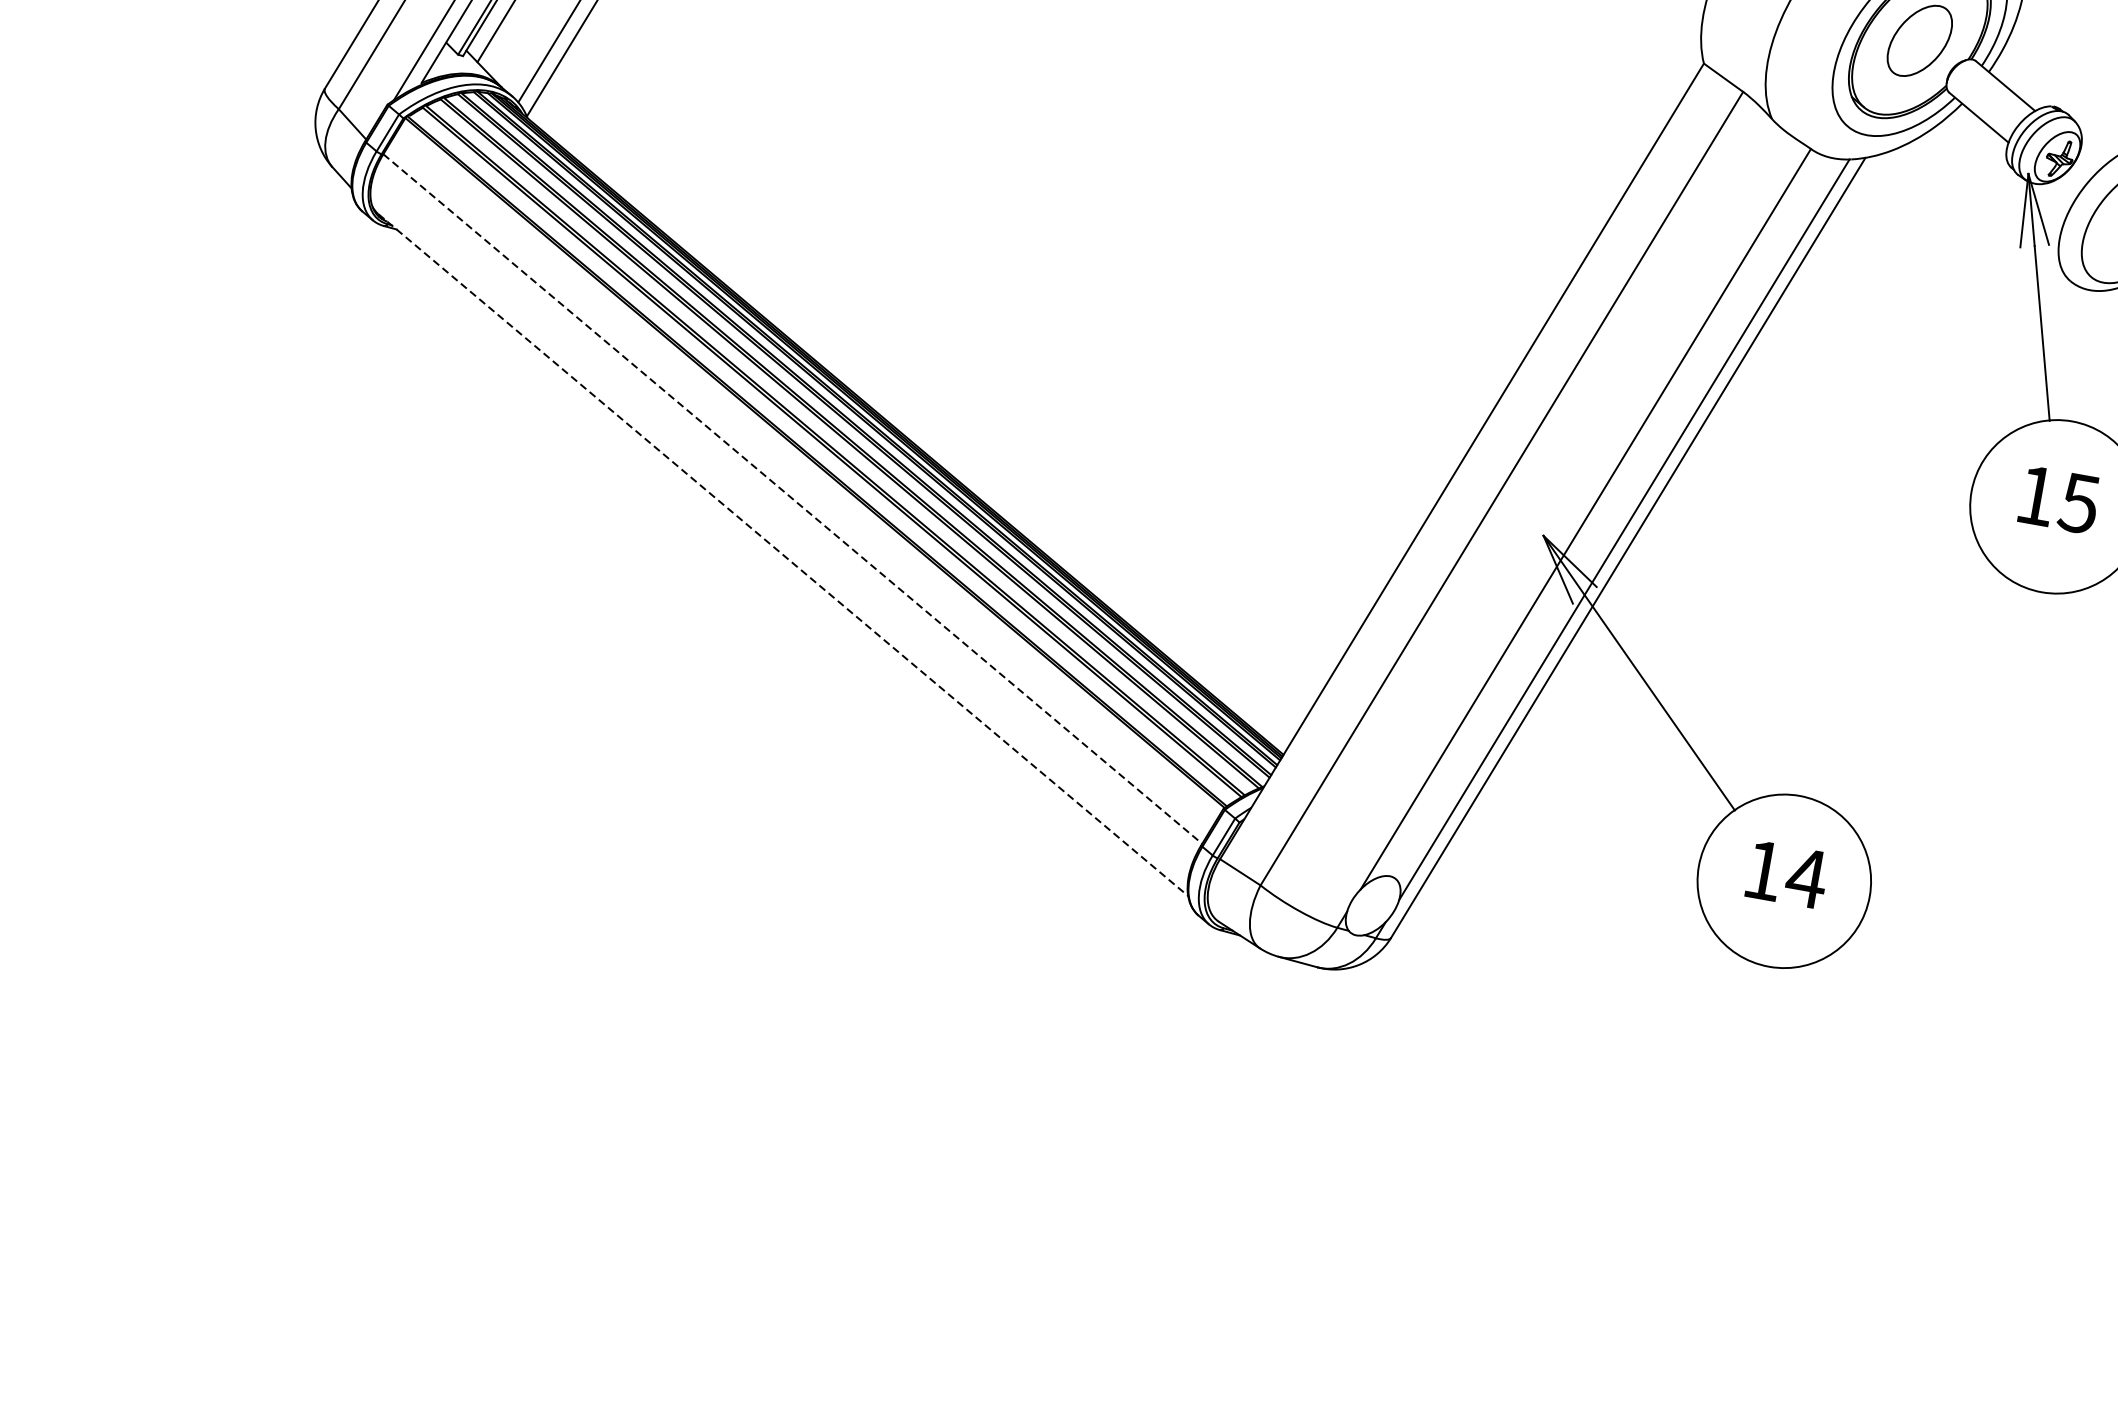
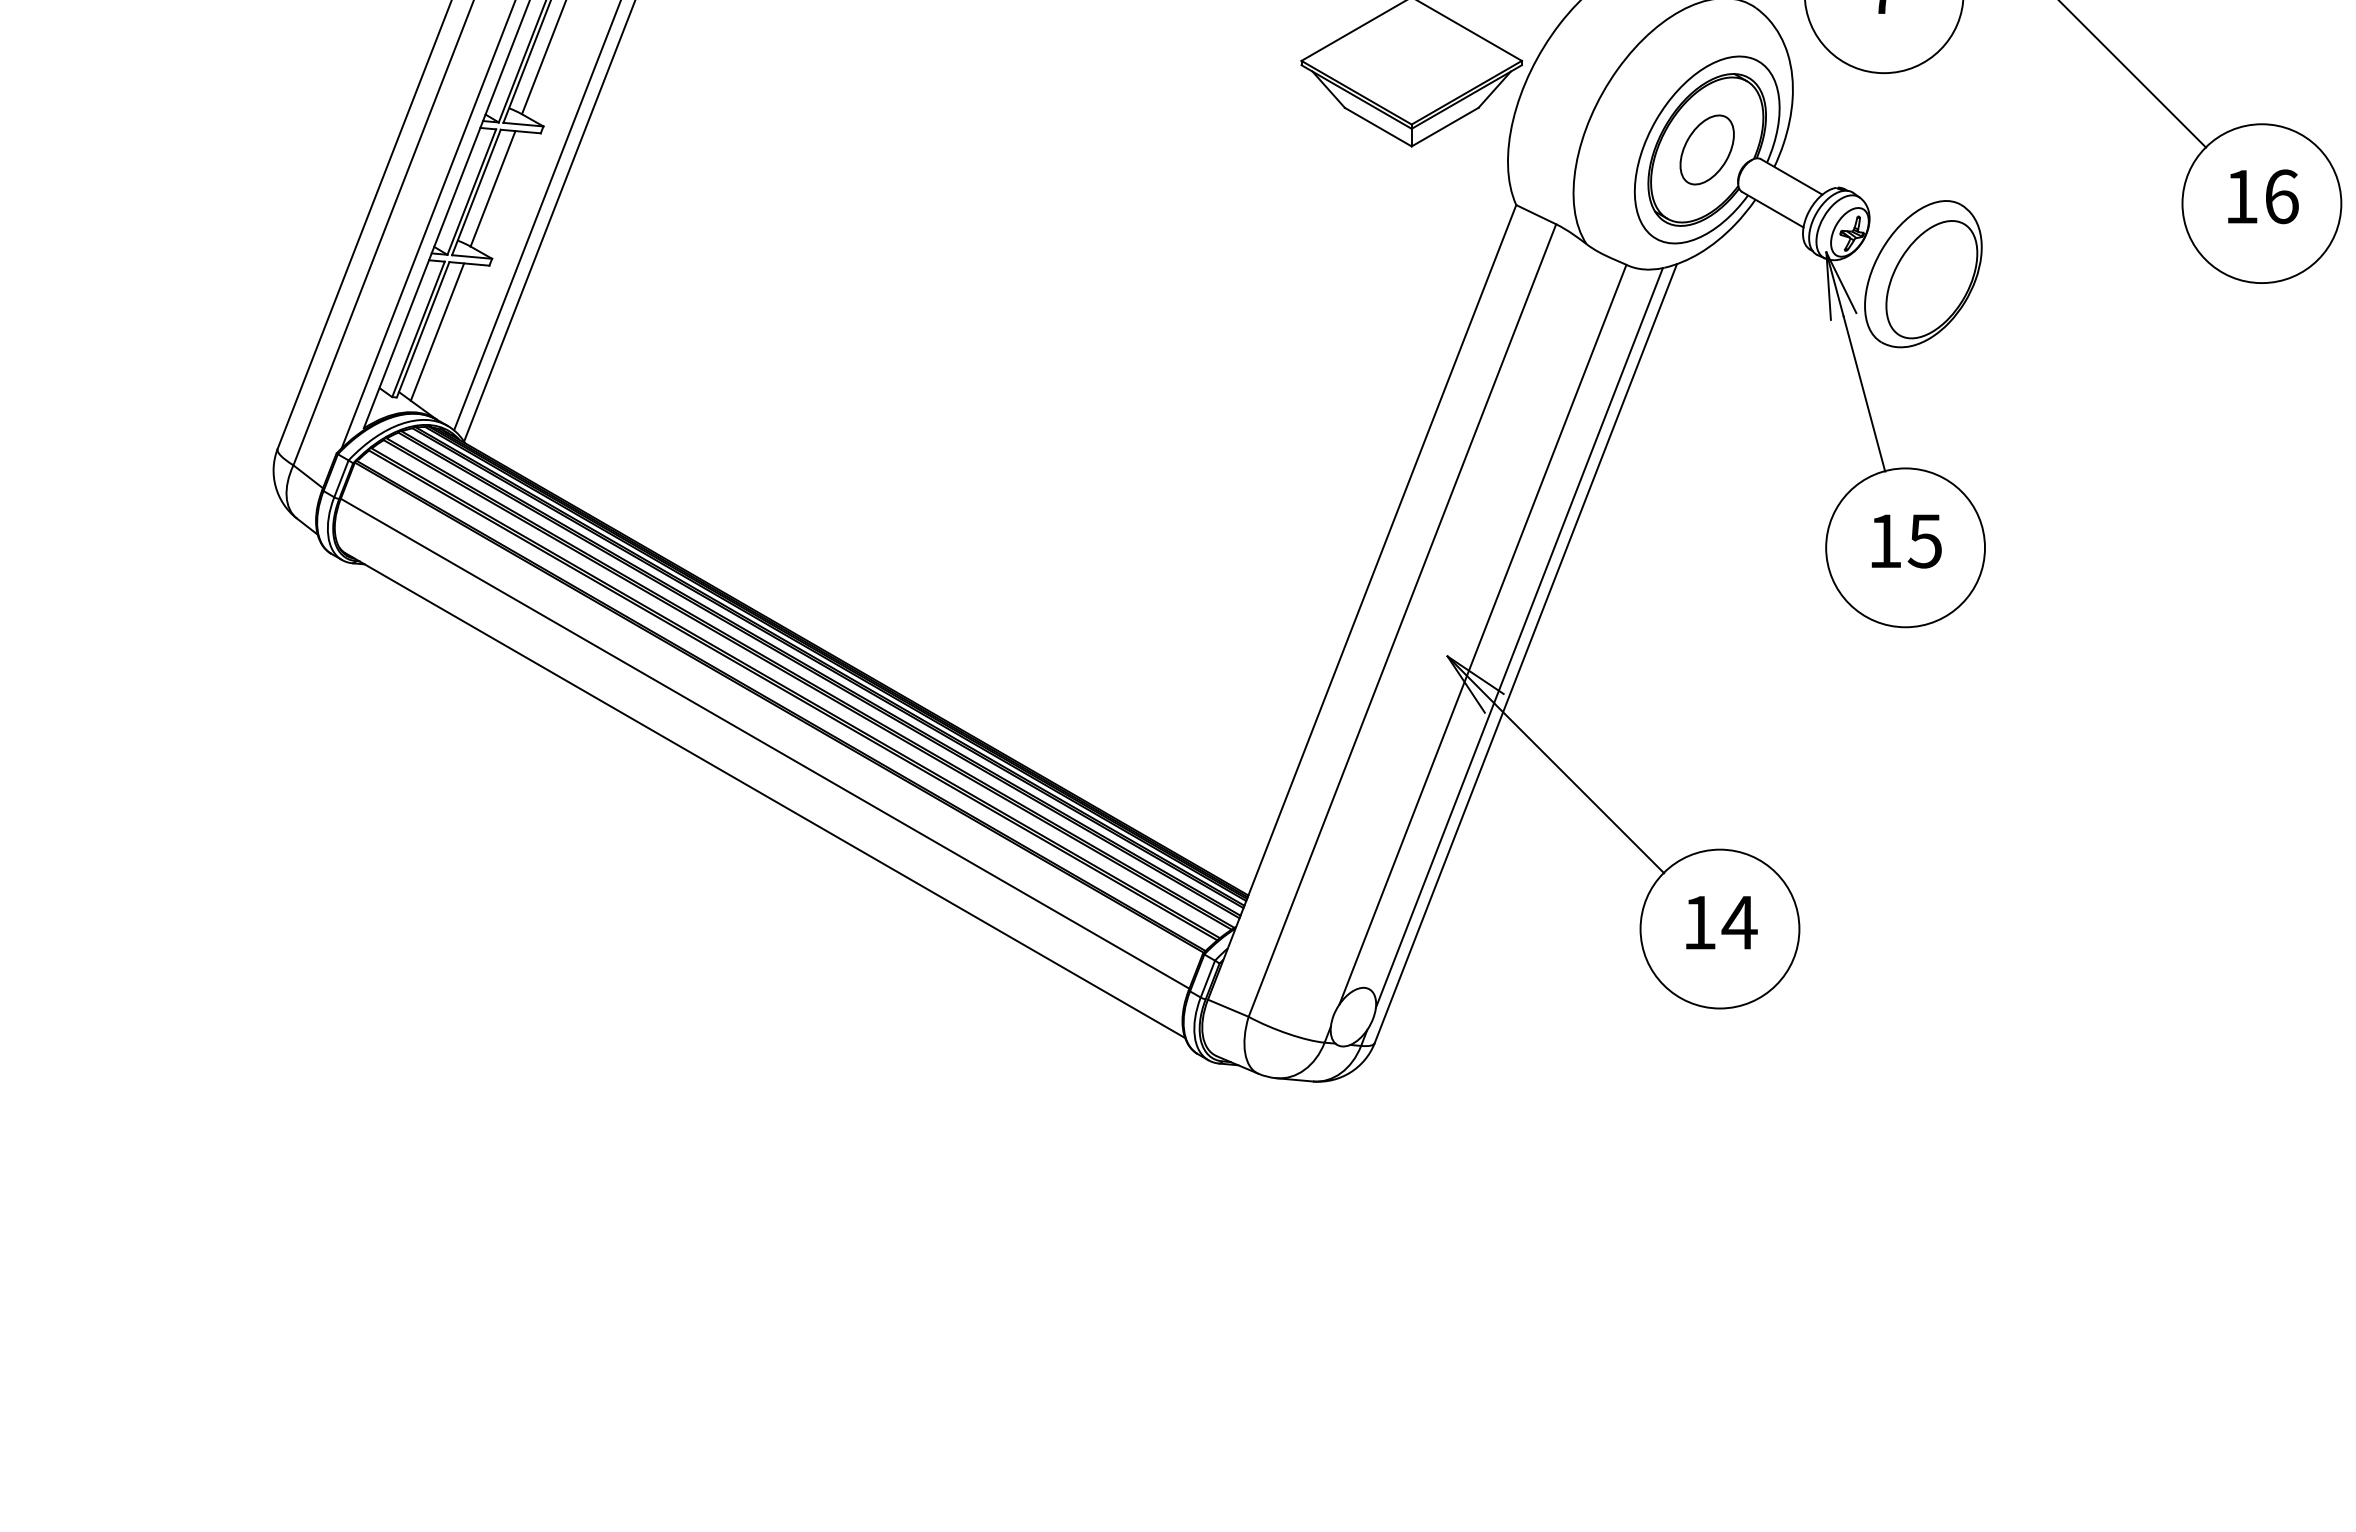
line: (793, 498) -> (765, 743), dashed -> solid
line: (783, 554) -> (765, 795), dashed -> solid

